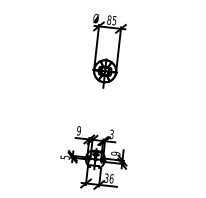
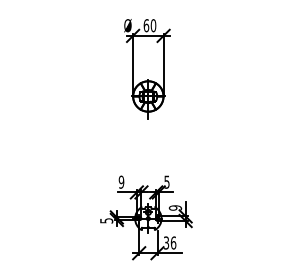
text: (111, 20) -> (149, 25), 85 -> 60
text: (111, 133) -> (166, 180), 3 -> 5

